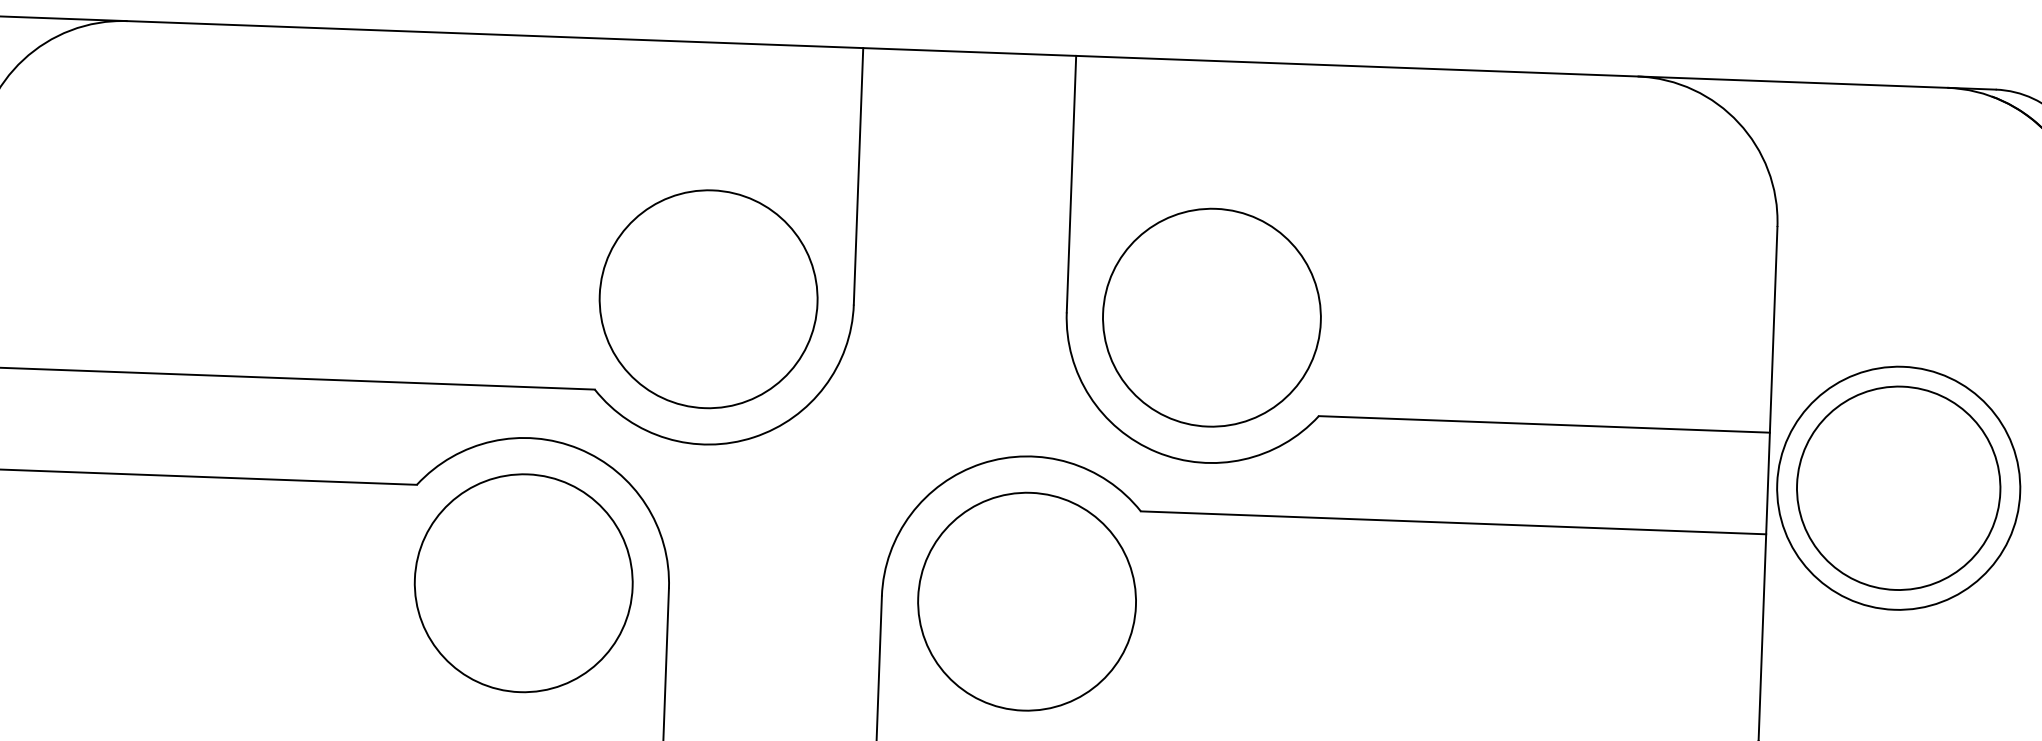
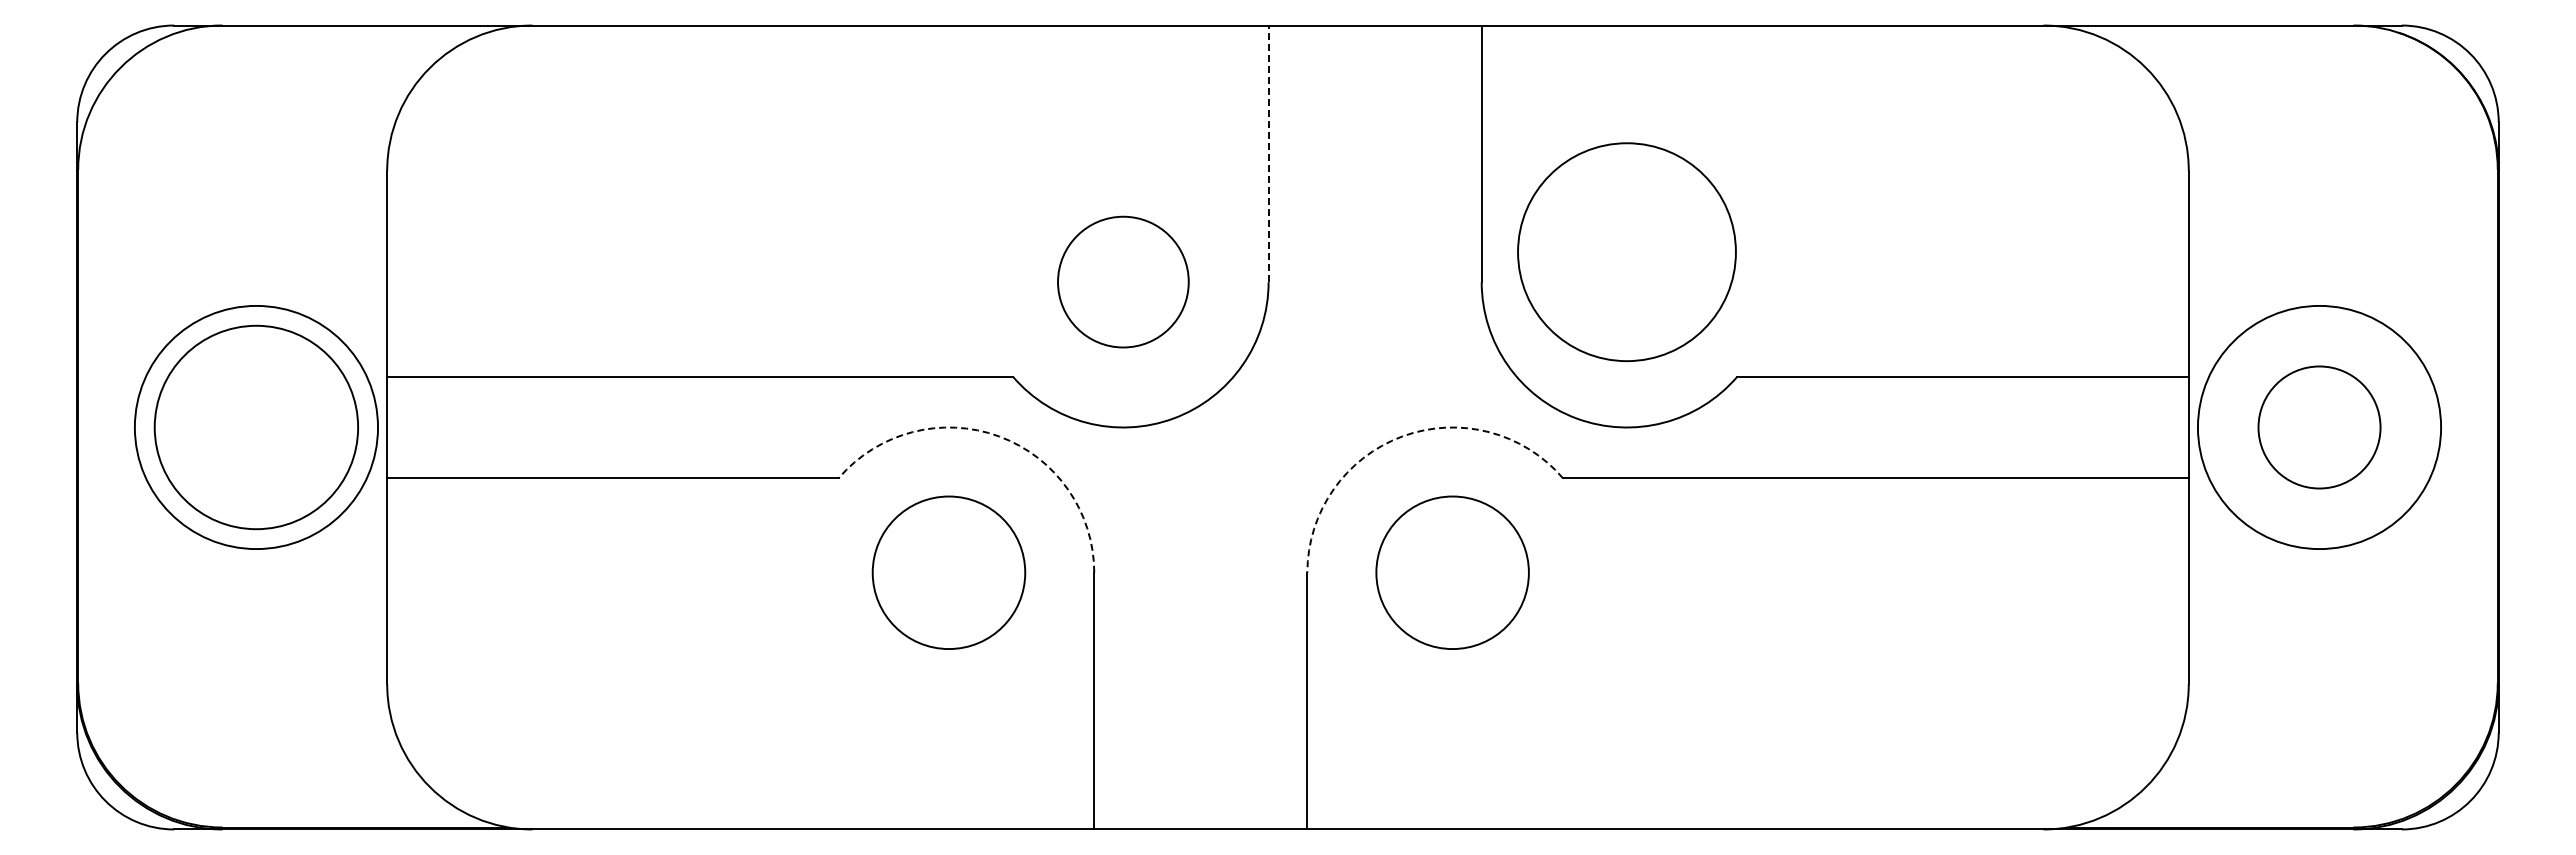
line: (858, 175) -> (1268, 153), solid -> dashed
circle: (708, 298) -> (1123, 281), size x0.6
circle: (1211, 317) -> (1626, 251), moved
arc: (579, 448) -> (999, 436), solid -> dashed
arc: (981, 463) -> (1402, 436), solid -> dashed
circle: (1898, 488) -> (2319, 427), size x0.6
circle: (523, 582) -> (948, 572), size x0.7
circle: (1026, 601) -> (1452, 572), size x0.7

